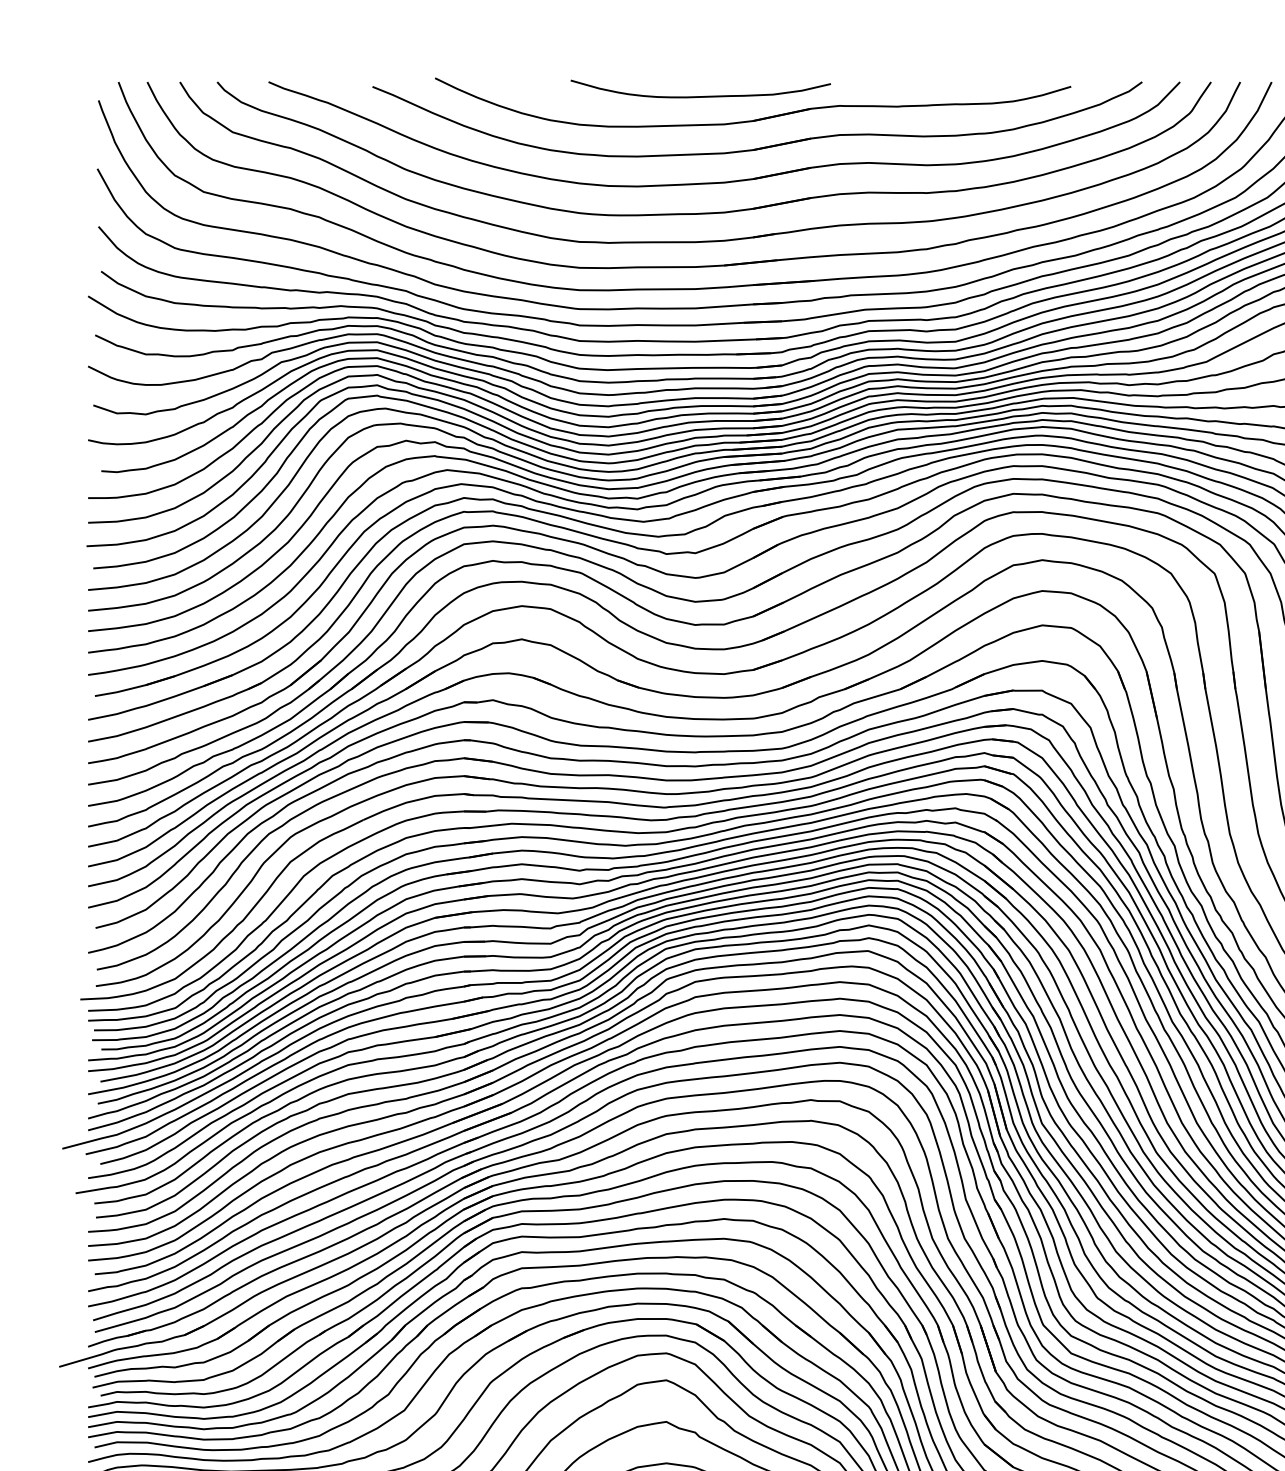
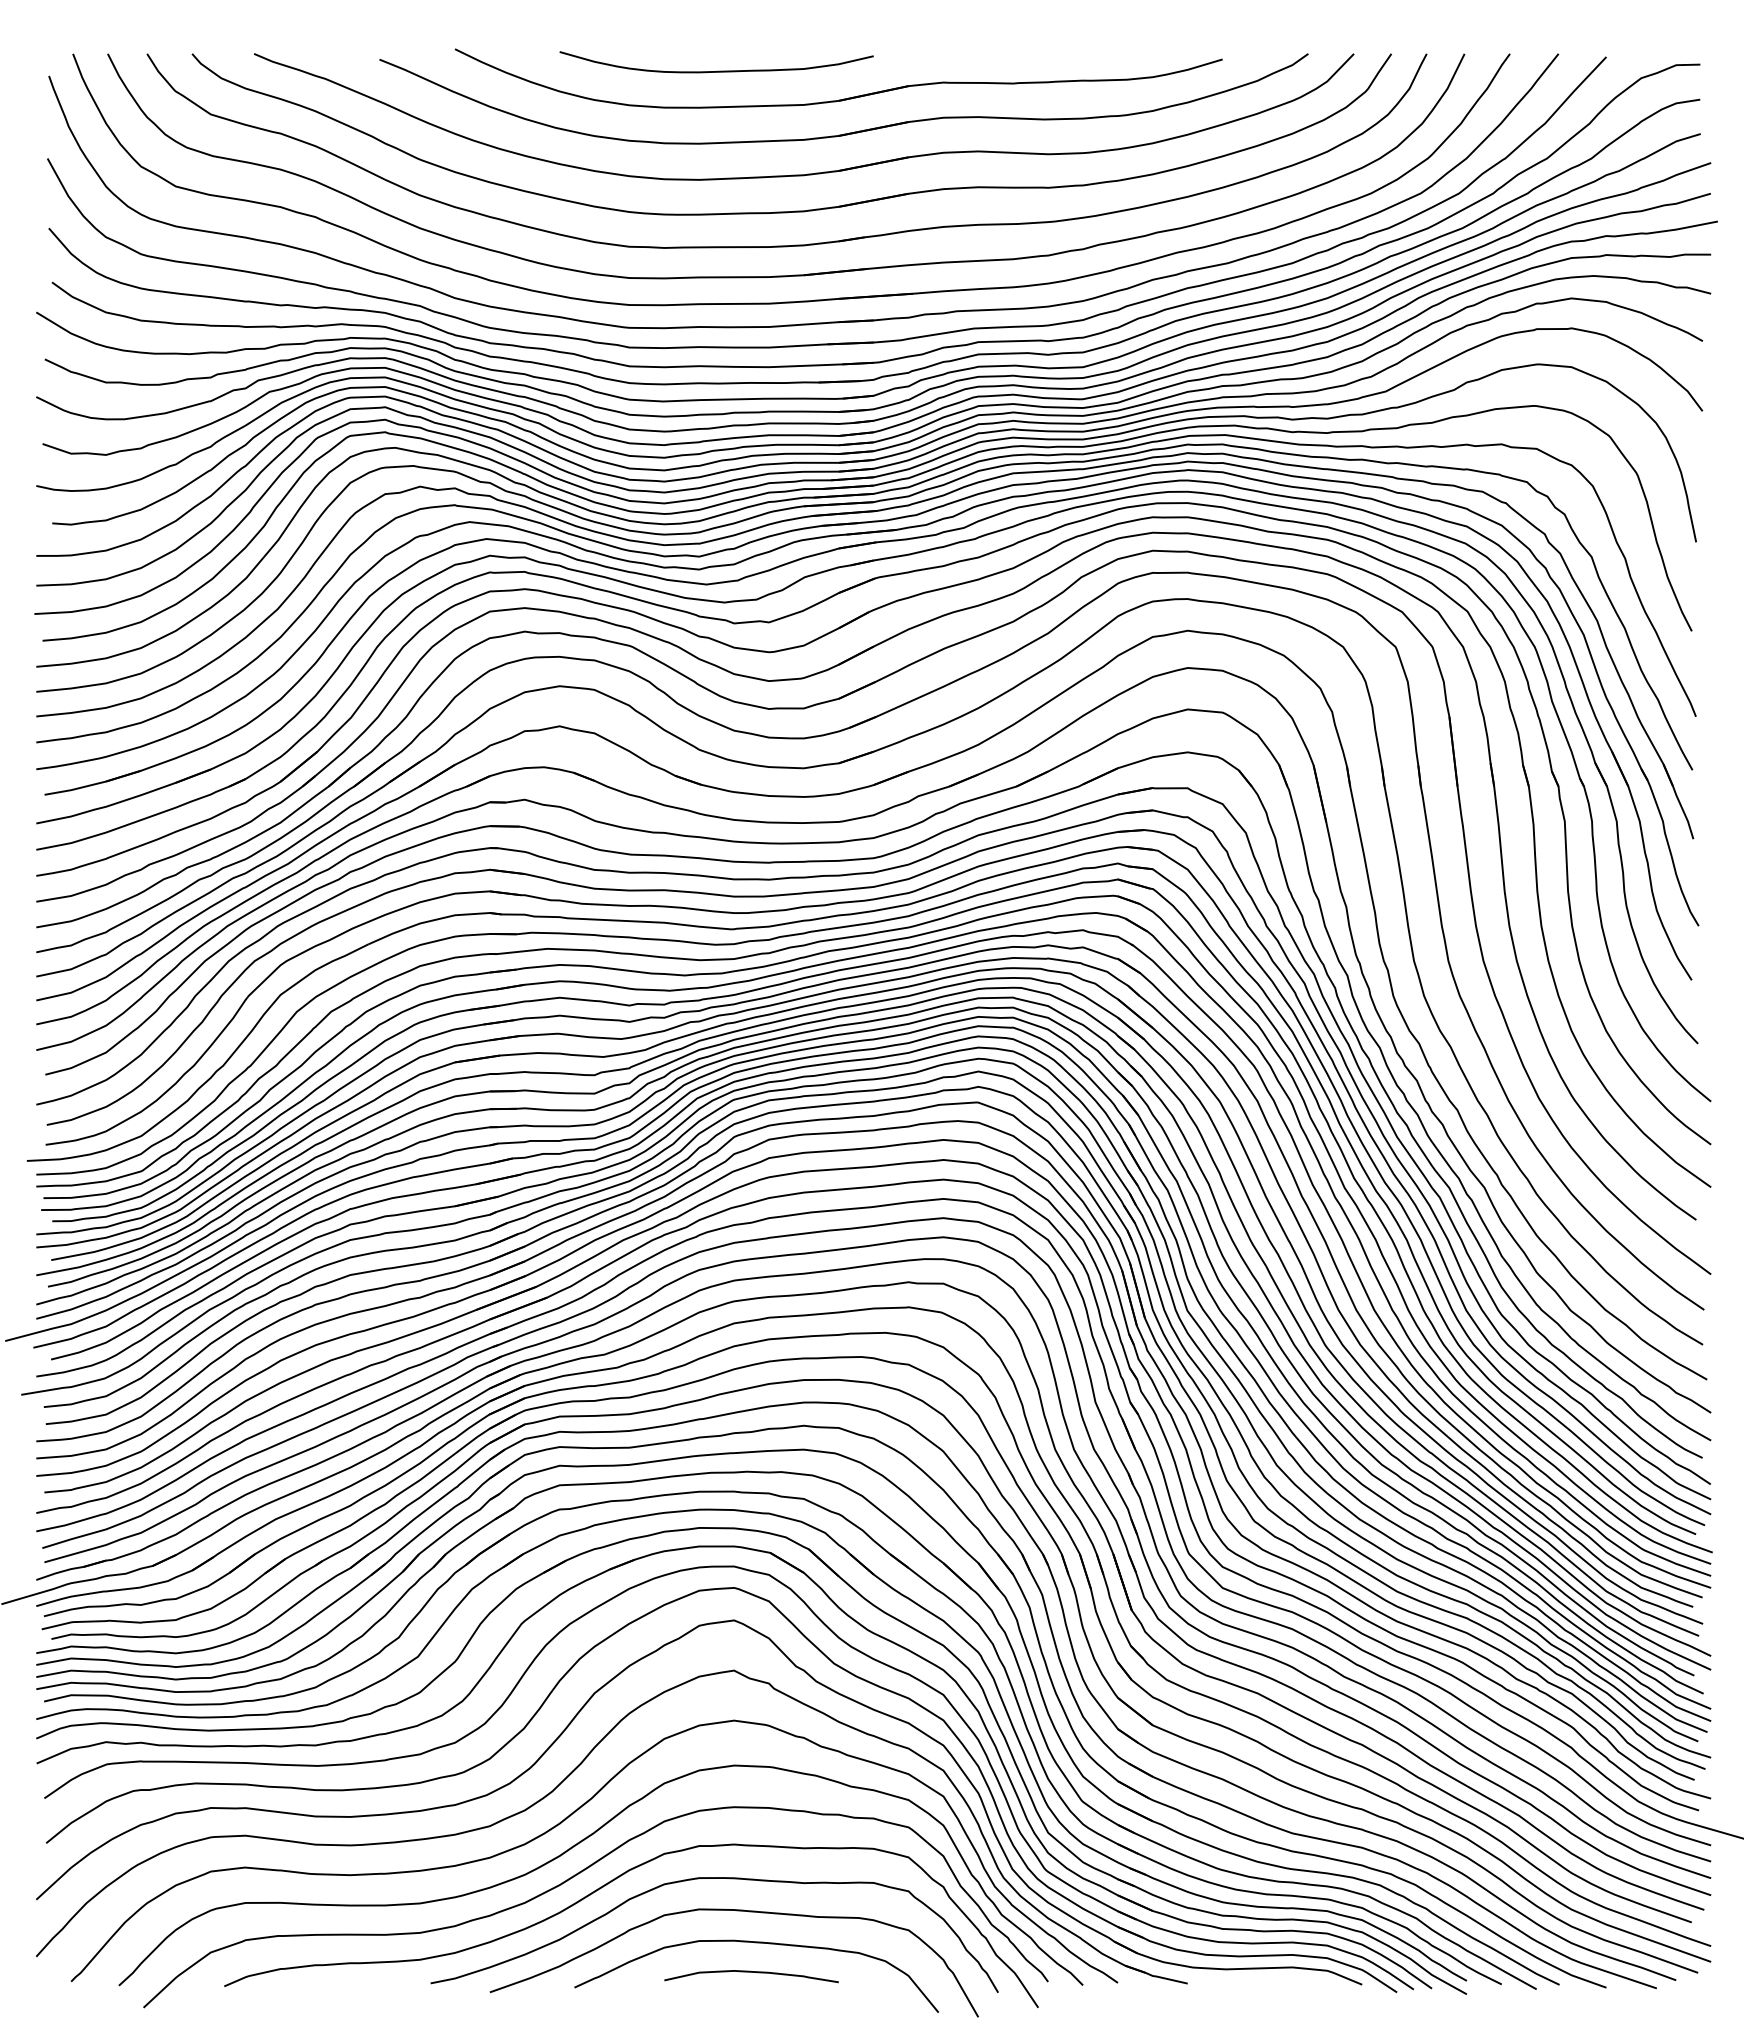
curve: (701, 95) -> (717, 70), moved

